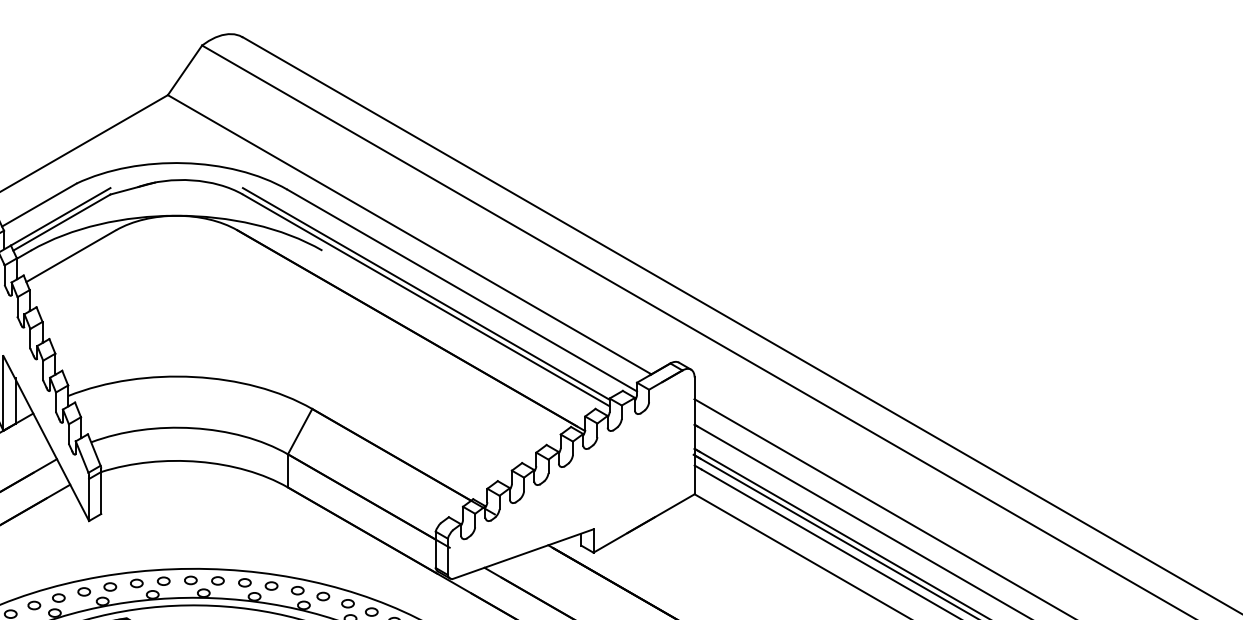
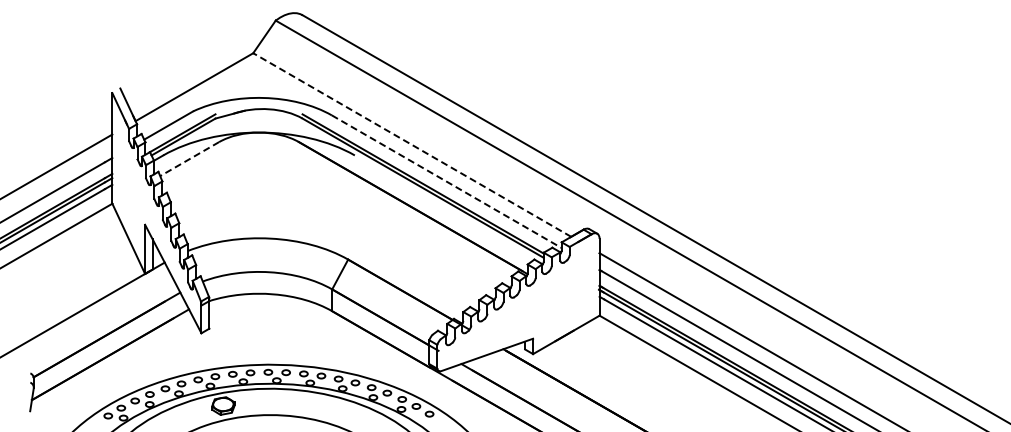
line: (410, 235) -> (412, 145), solid -> dashed
line: (70, 256) -> (189, 159), solid -> dashed
line: (461, 290) -> (446, 181), solid -> dashed

